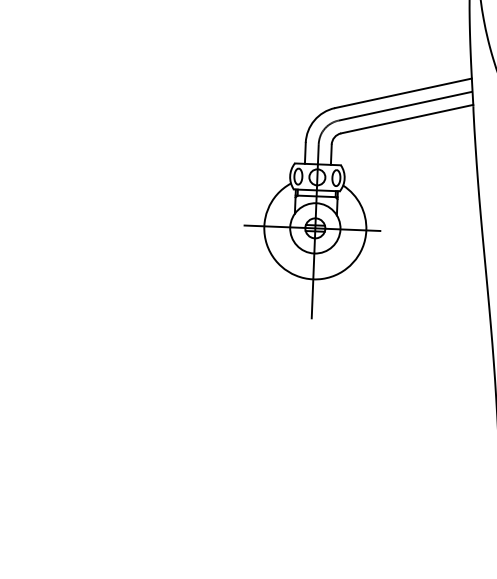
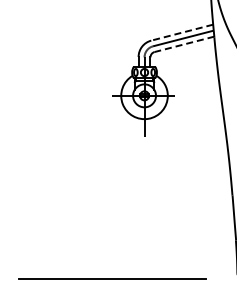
line: (403, 93) -> (182, 32), solid -> dashed
line: (407, 119) -> (184, 44), solid -> dashed

